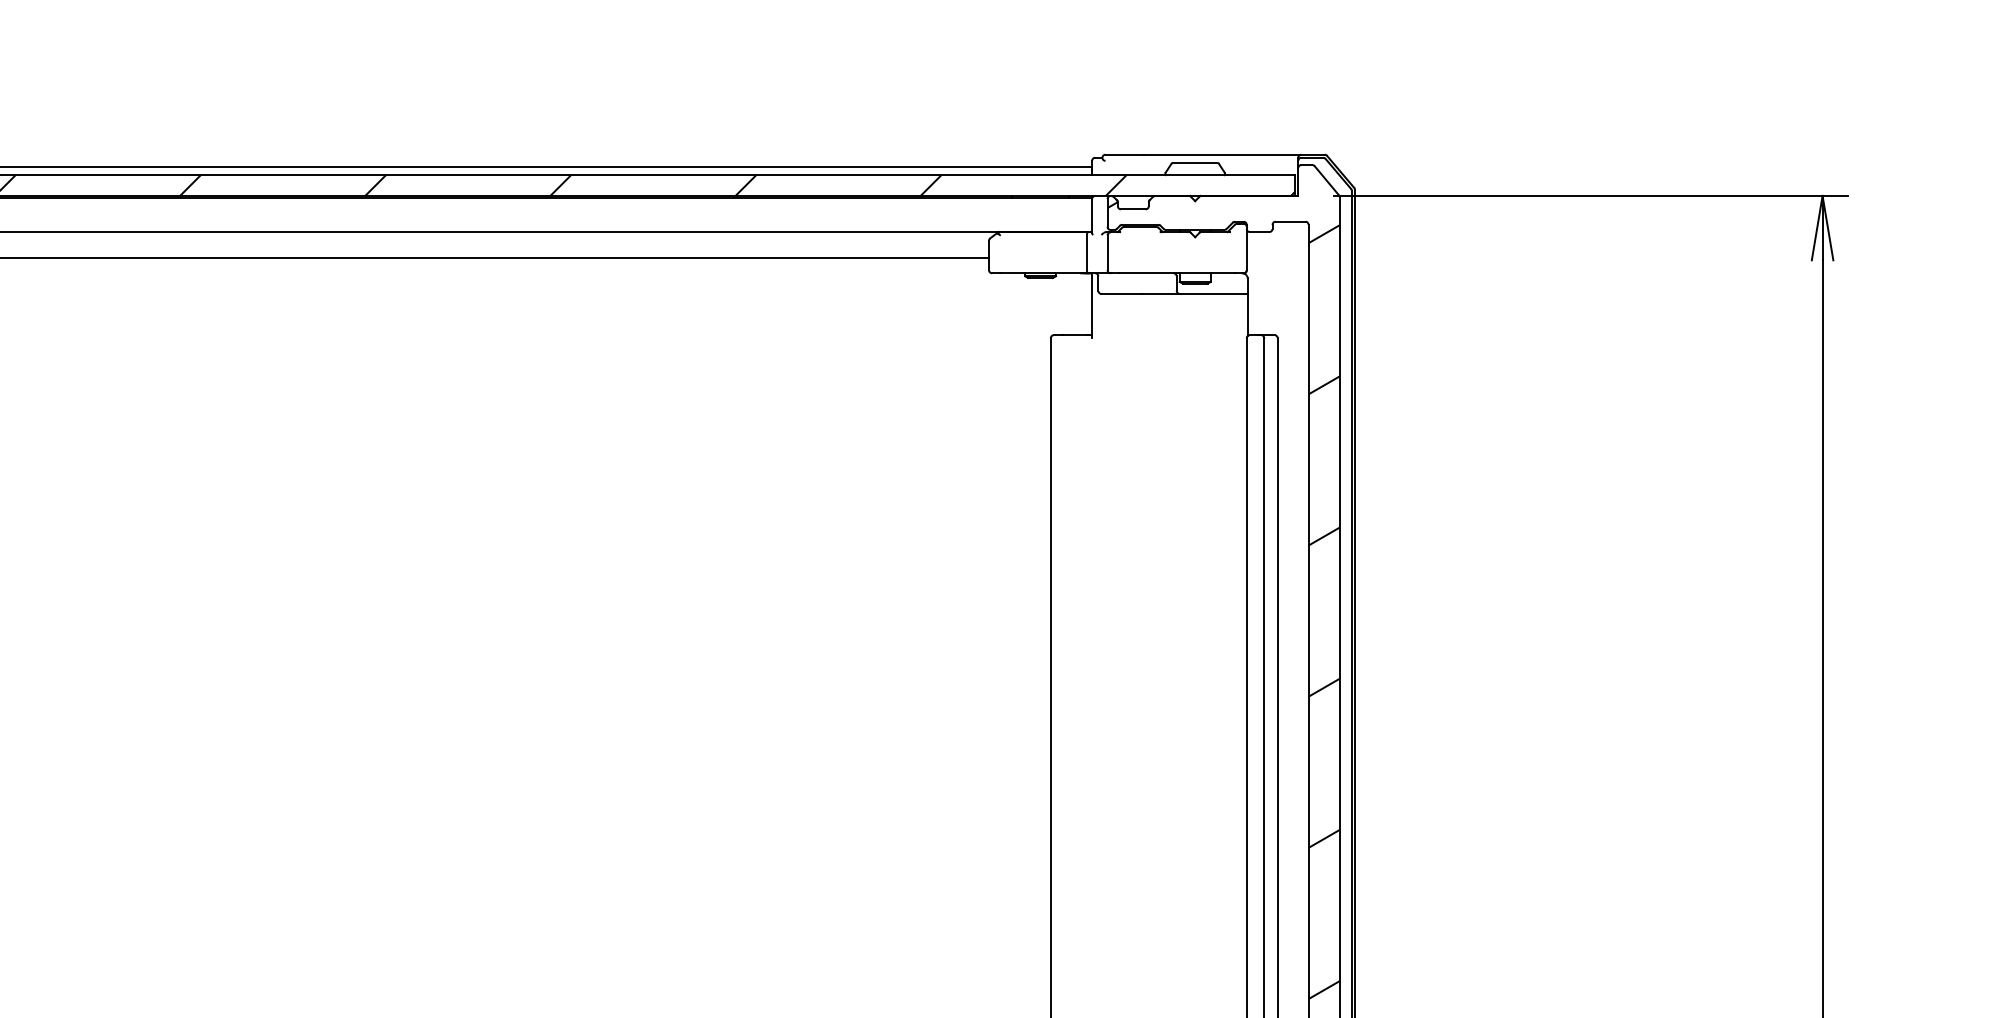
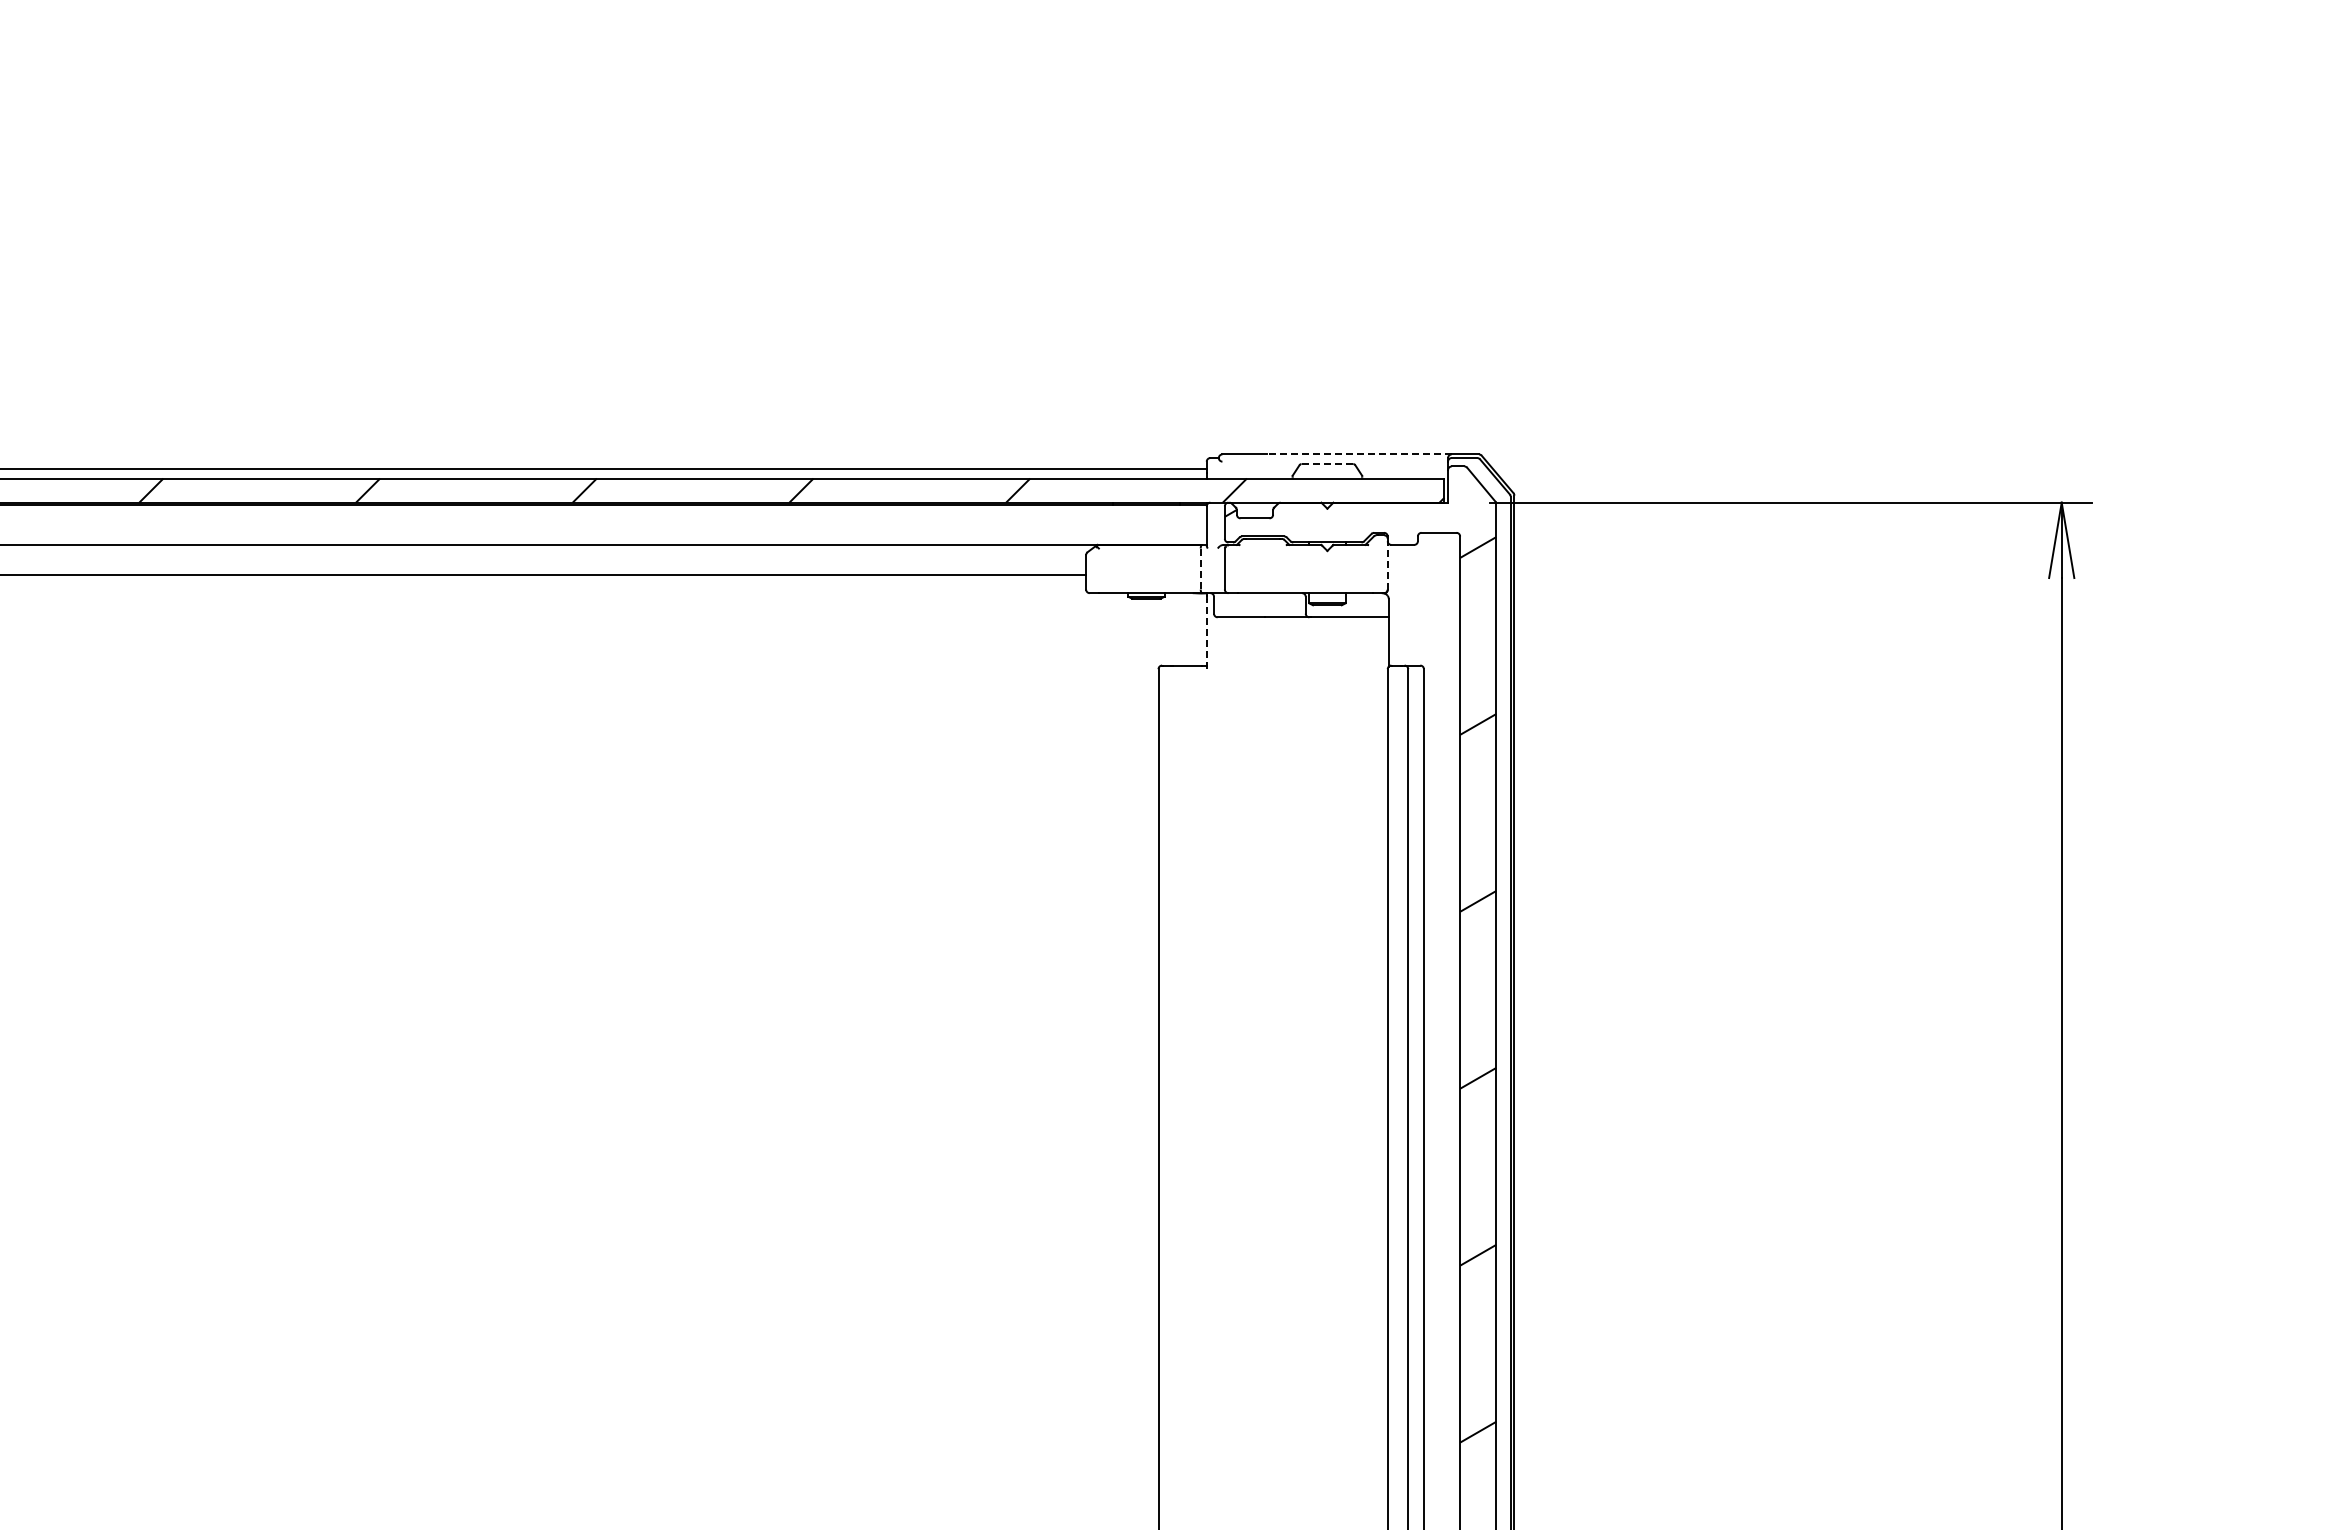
line: (1221, 154) -> (1358, 454), solid -> dashed
line: (1195, 163) -> (1327, 464), solid -> dashed
line: (1246, 248) -> (1387, 564), solid -> dashed
line: (1086, 253) -> (1200, 569), solid -> dashed
line: (1091, 308) -> (1206, 634), solid -> dashed

